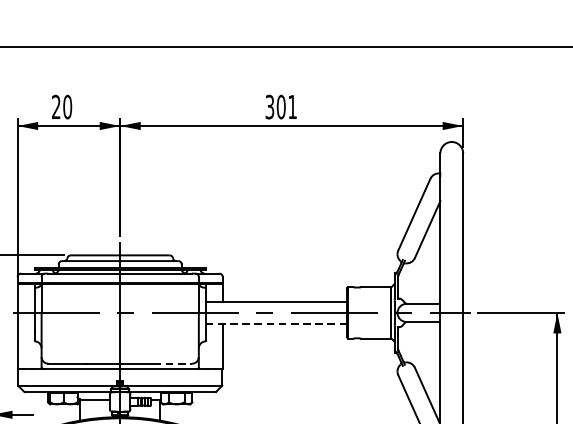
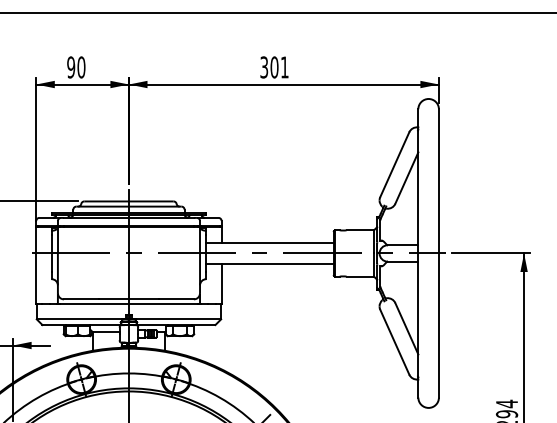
text: (56, 107) -> (71, 67), 20 -> 90
line: (276, 324) -> (270, 263), dashed -> solid
line: (172, 363) -> (176, 299), dashed -> solid

